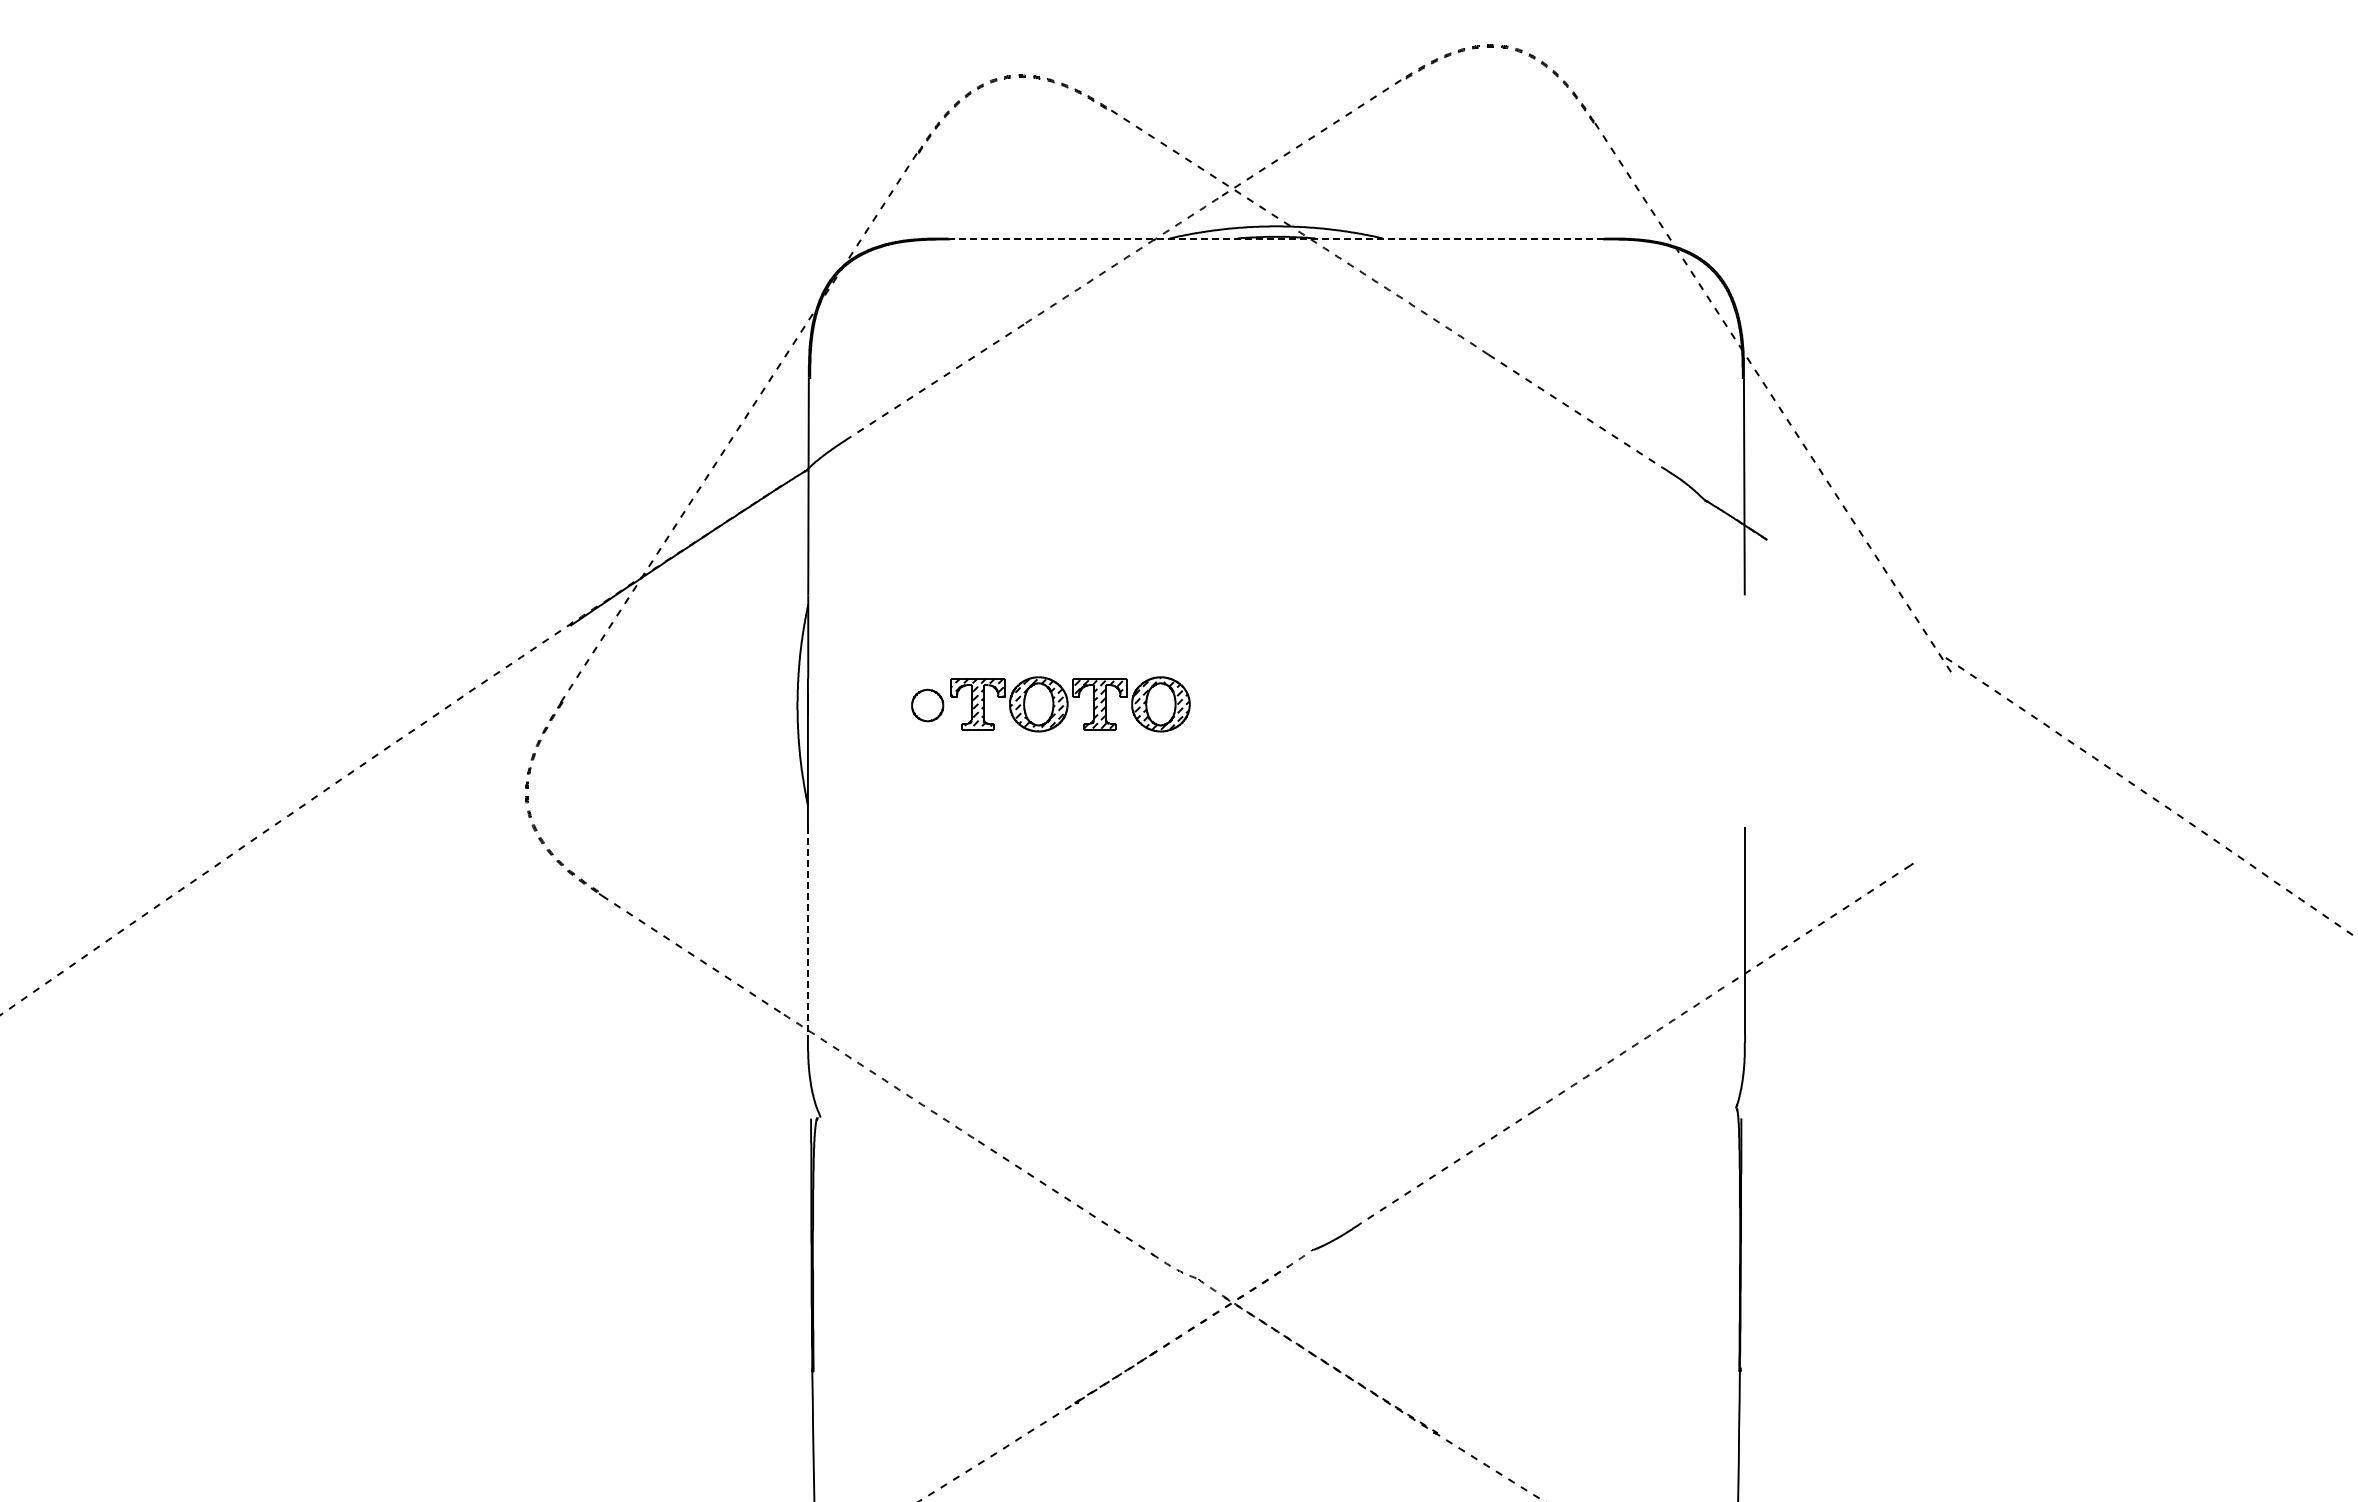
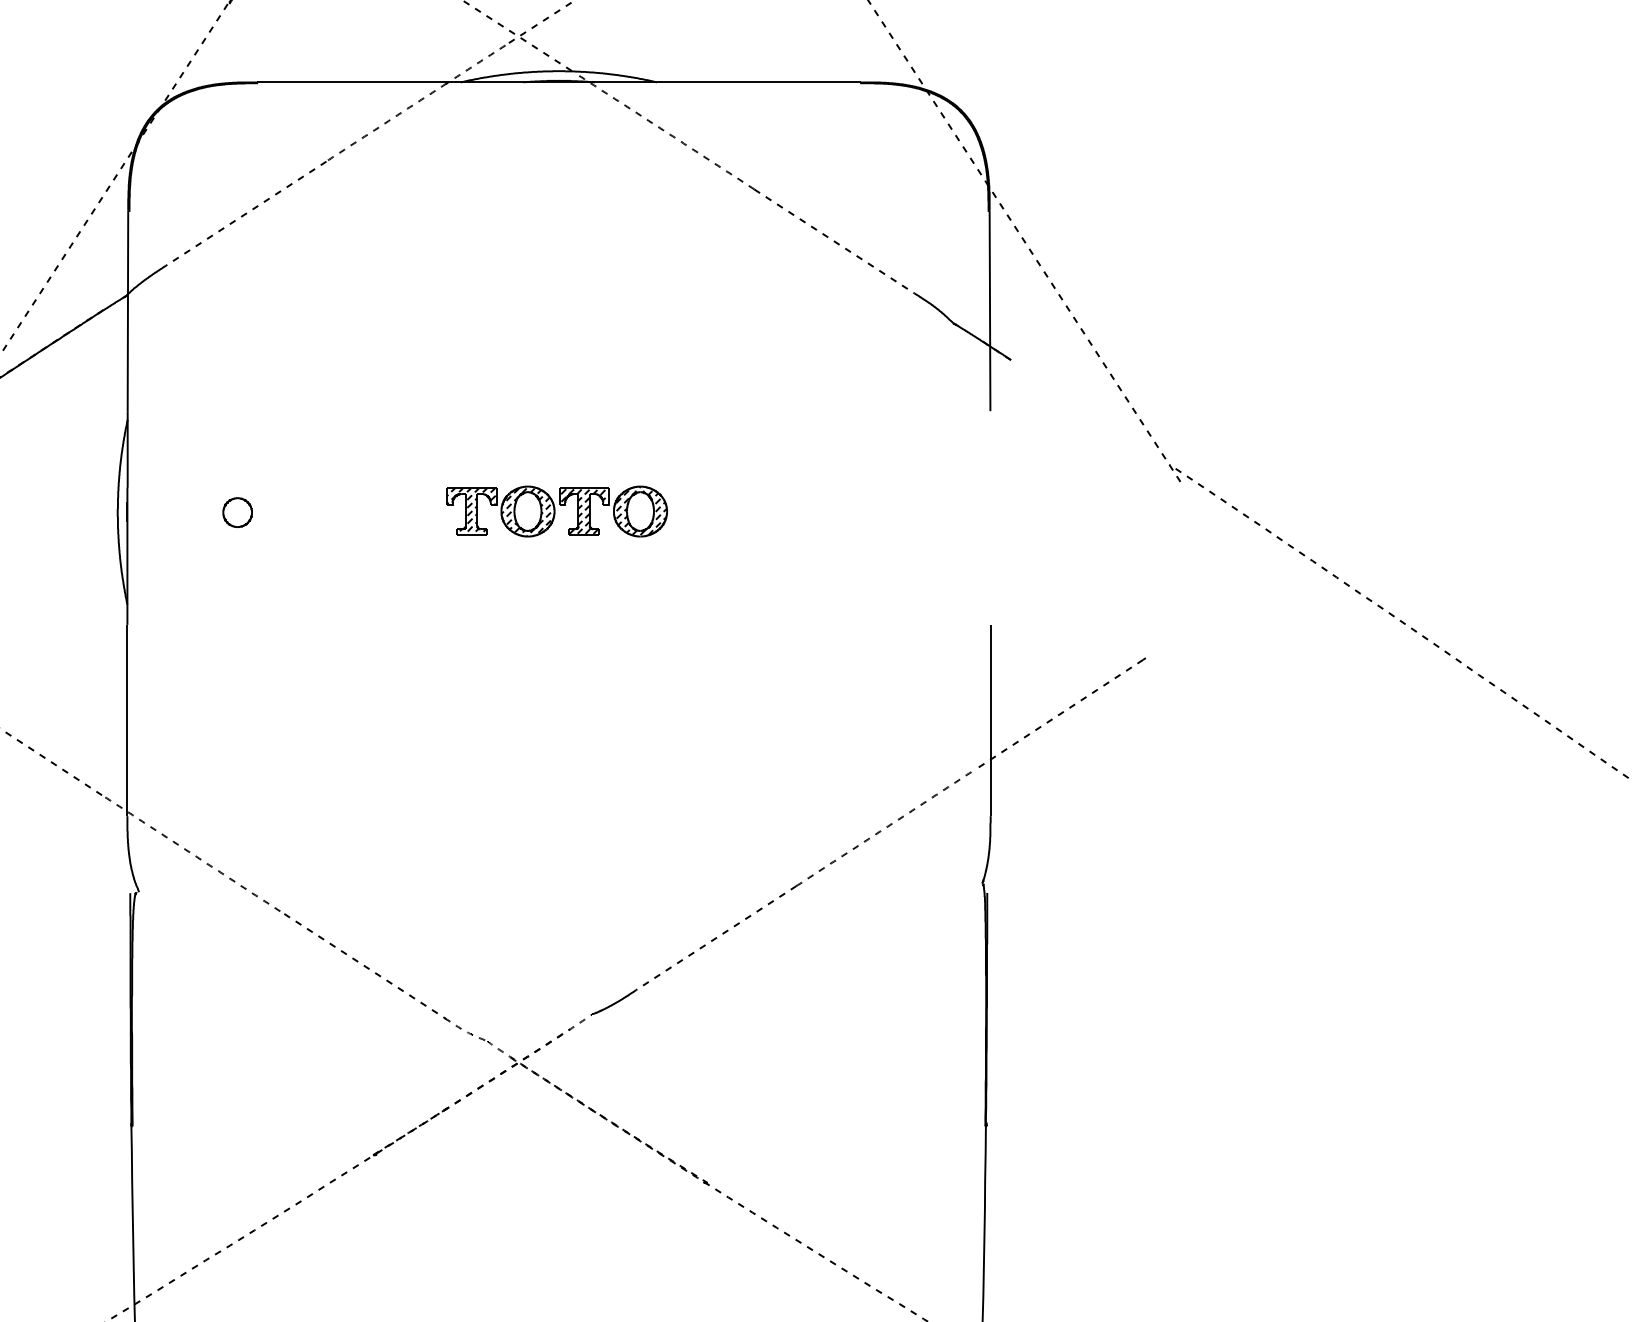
line: (1276, 238) -> (559, 82), dashed -> solid
part: (1070, 704) -> (557, 511), moved
line: (807, 931) -> (126, 720), dashed -> solid

